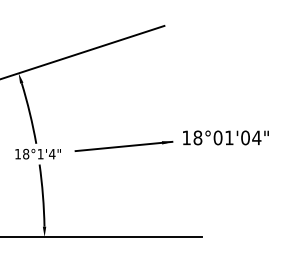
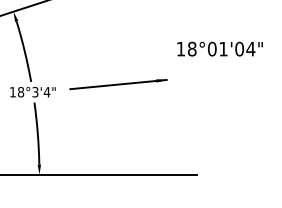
text: (225, 137) -> (219, 48), moved
text: (40, 153) -> (35, 91), 18°1'4" -> 18°3'4"

